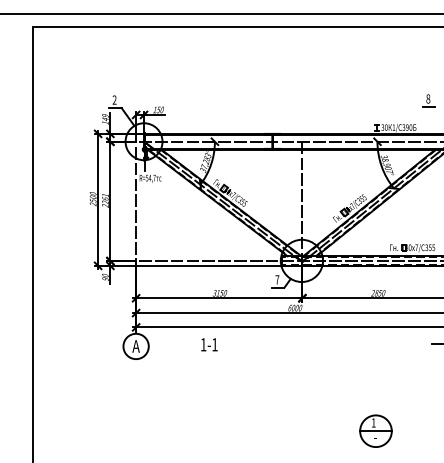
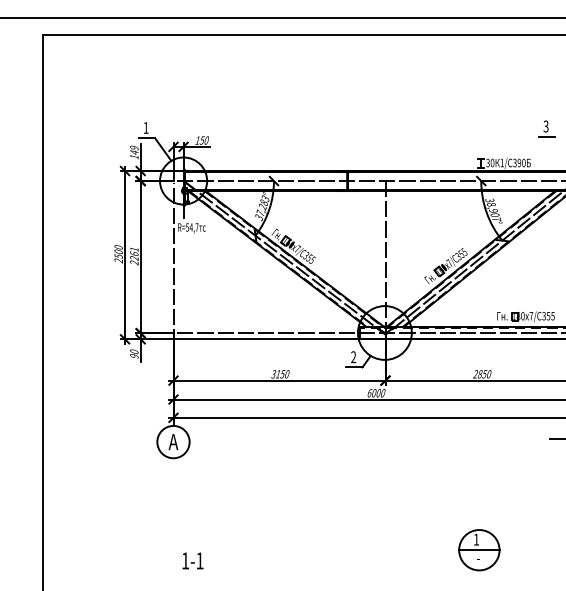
text: (427, 98) -> (545, 125), 8 -> 3
text: (114, 99) -> (145, 127), 2 -> 1
text: (277, 280) -> (353, 357), 7 -> 2
text: (209, 344) -> (192, 560), moved

